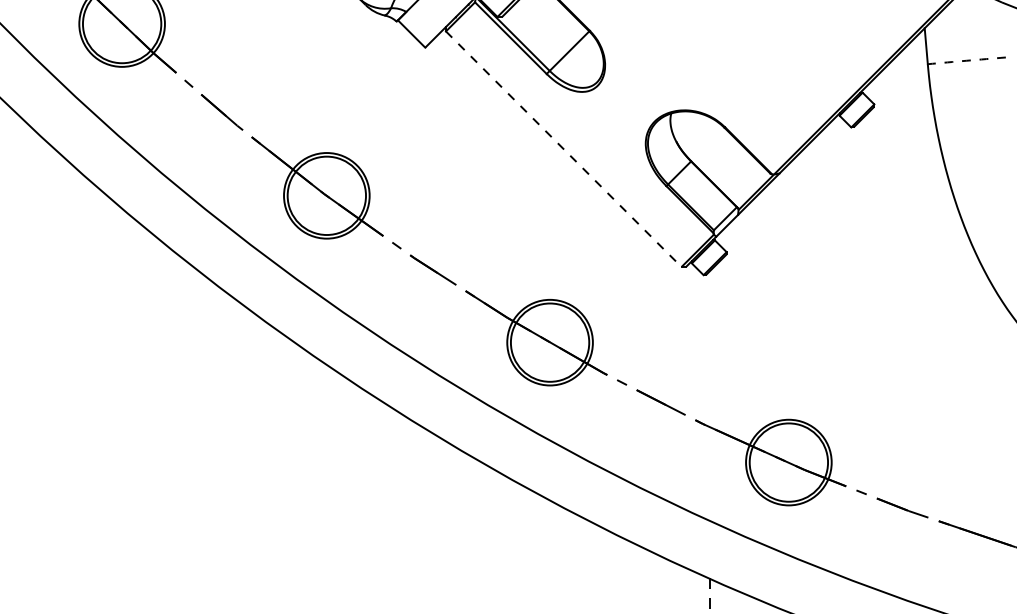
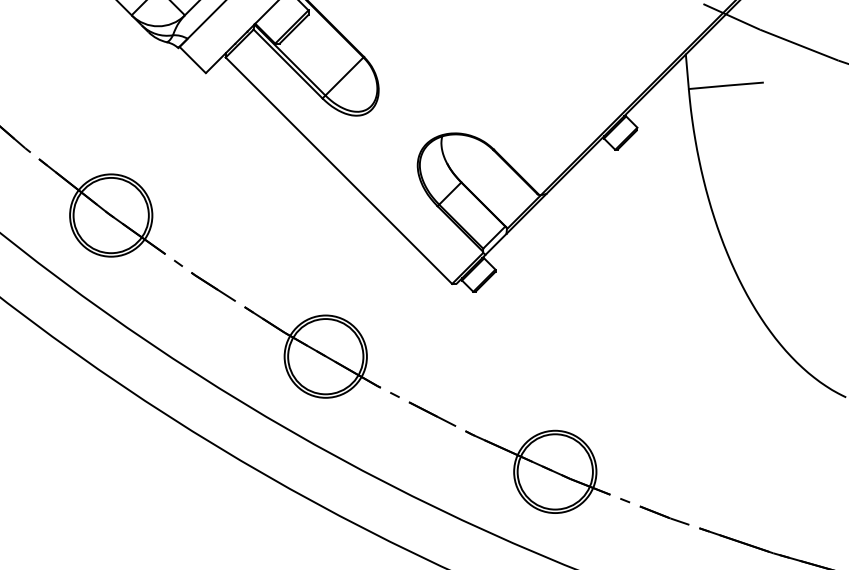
arc: (966, 60) -> (726, 85), dashed -> solid
line: (563, 149) -> (338, 171), dashed -> solid

